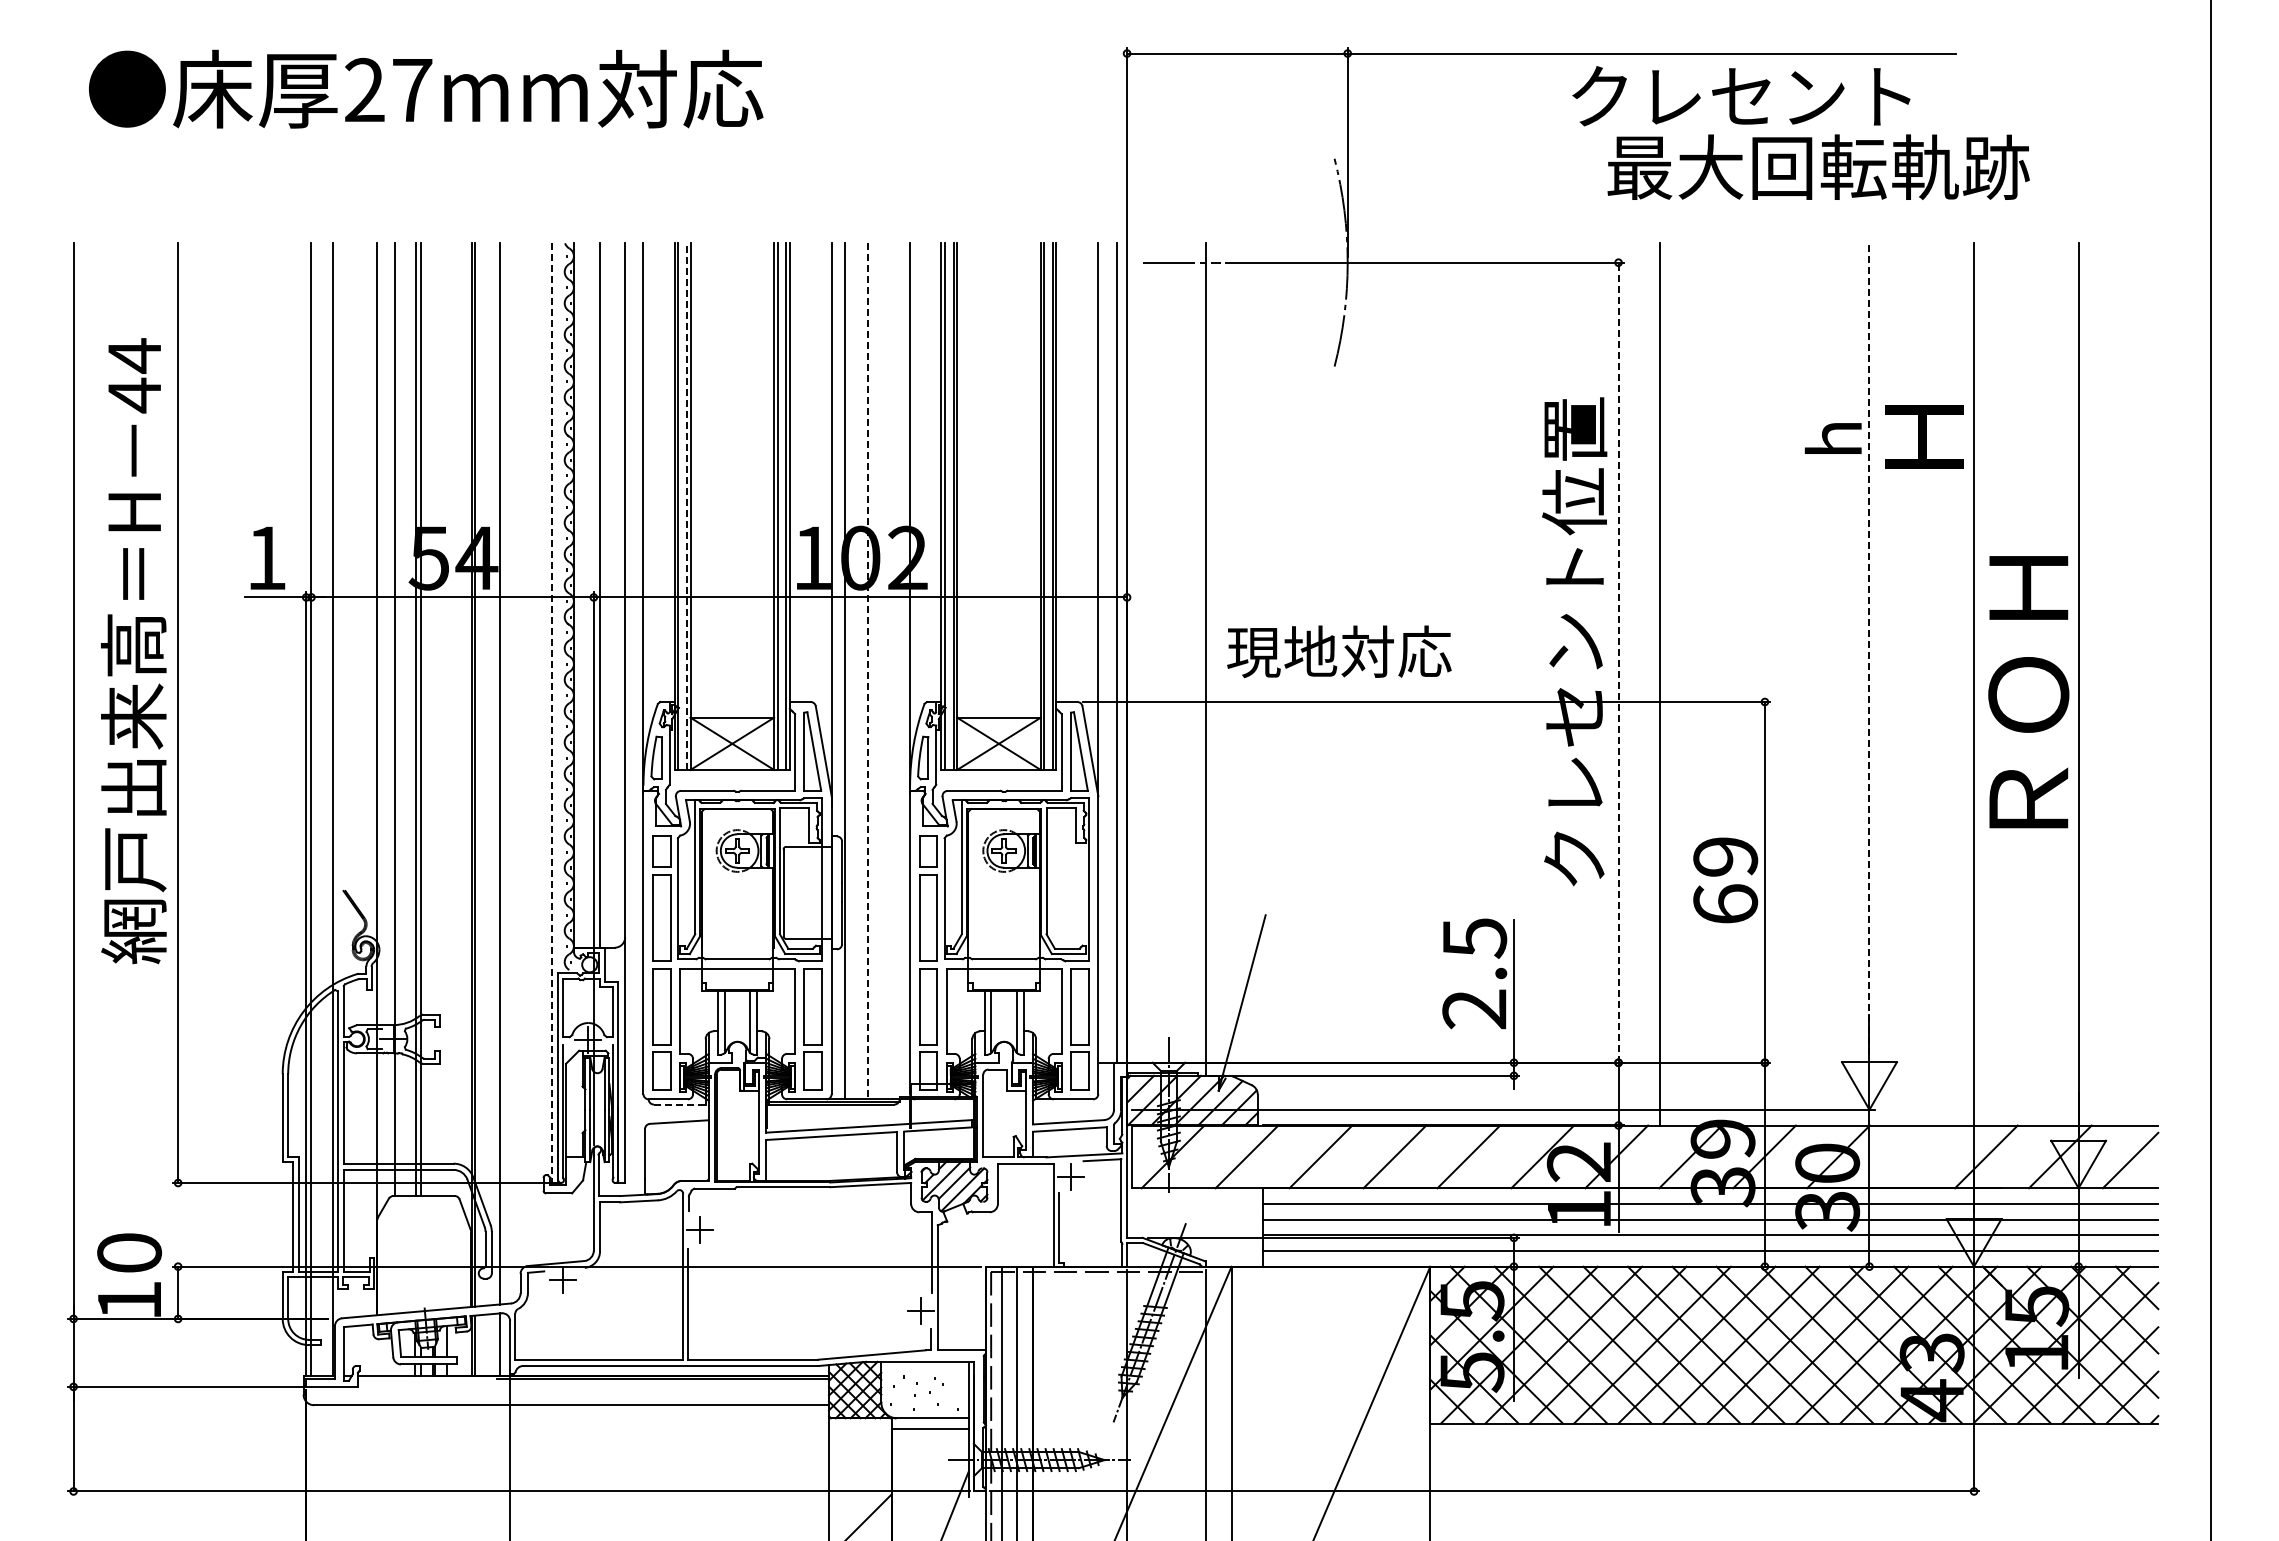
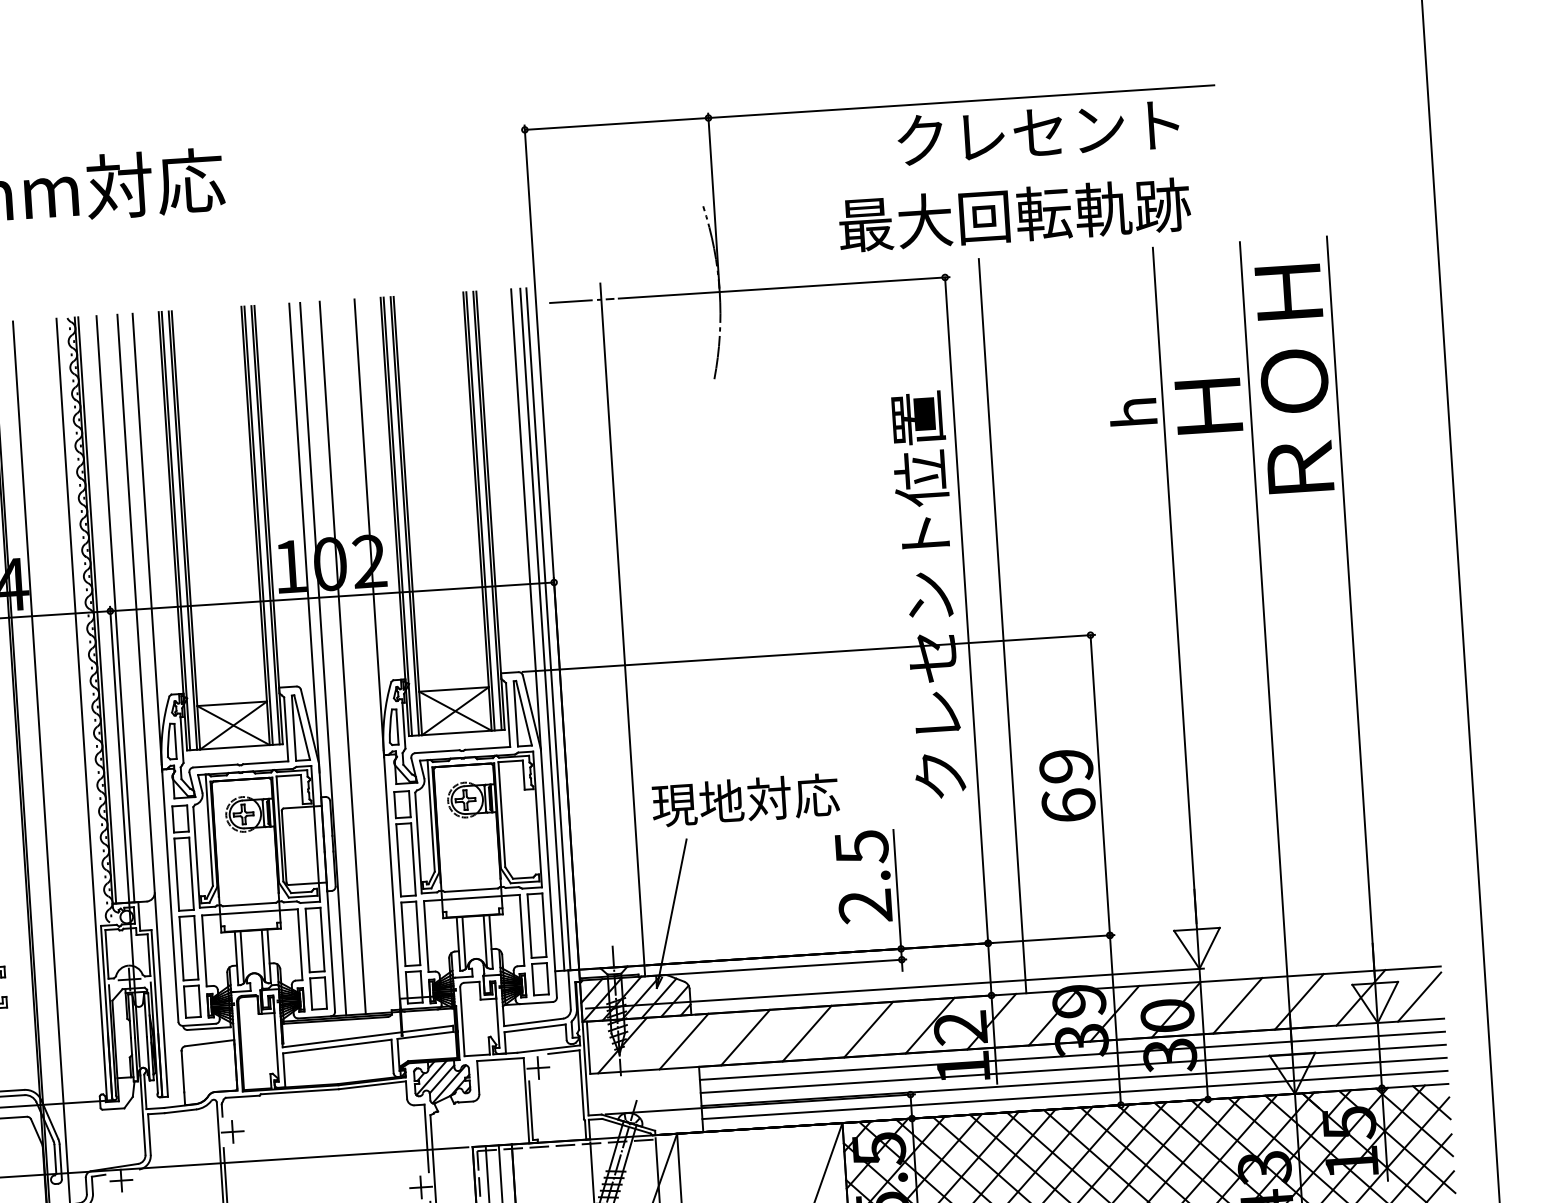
text: (1818, 166) -> (1014, 214), moved
line: (686, 506) -> (182, 530), dashed -> solid
line: (578, 595) -> (97, 610), added
line: (1869, 649) -> (1174, 585), dashed -> solid
text: (1339, 651) -> (745, 799), moved
line: (1109, 652) -> (542, 629), added
line: (1618, 662) -> (966, 610), dashed -> solid
line: (868, 671) -> (342, 658), dashed -> solid
text: (2028, 692) -> (1294, 379), moved
line: (551, 713) -> (81, 710), dashed -> solid
line: (679, 1104) -> (208, 1028), dashed -> solid
line: (1912, 1156) -> (1237, 1005), added

